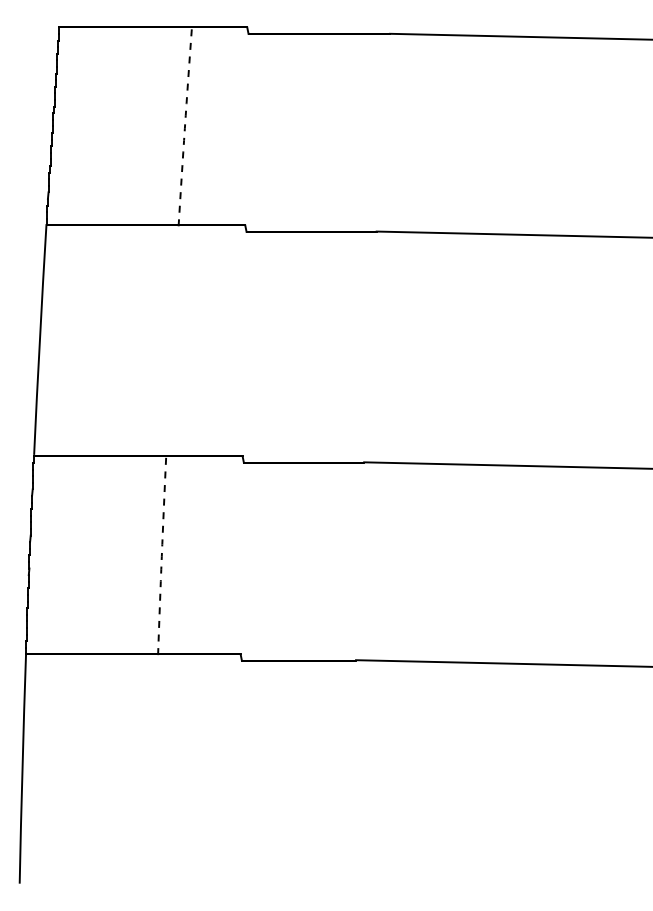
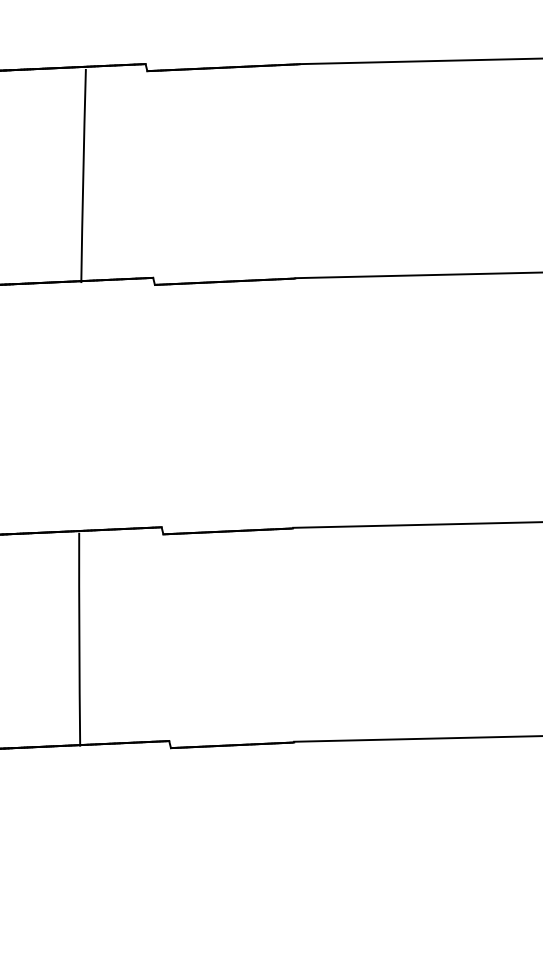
arc: (184, 128) -> (82, 176), dashed -> solid
arc: (161, 556) -> (79, 639), dashed -> solid

